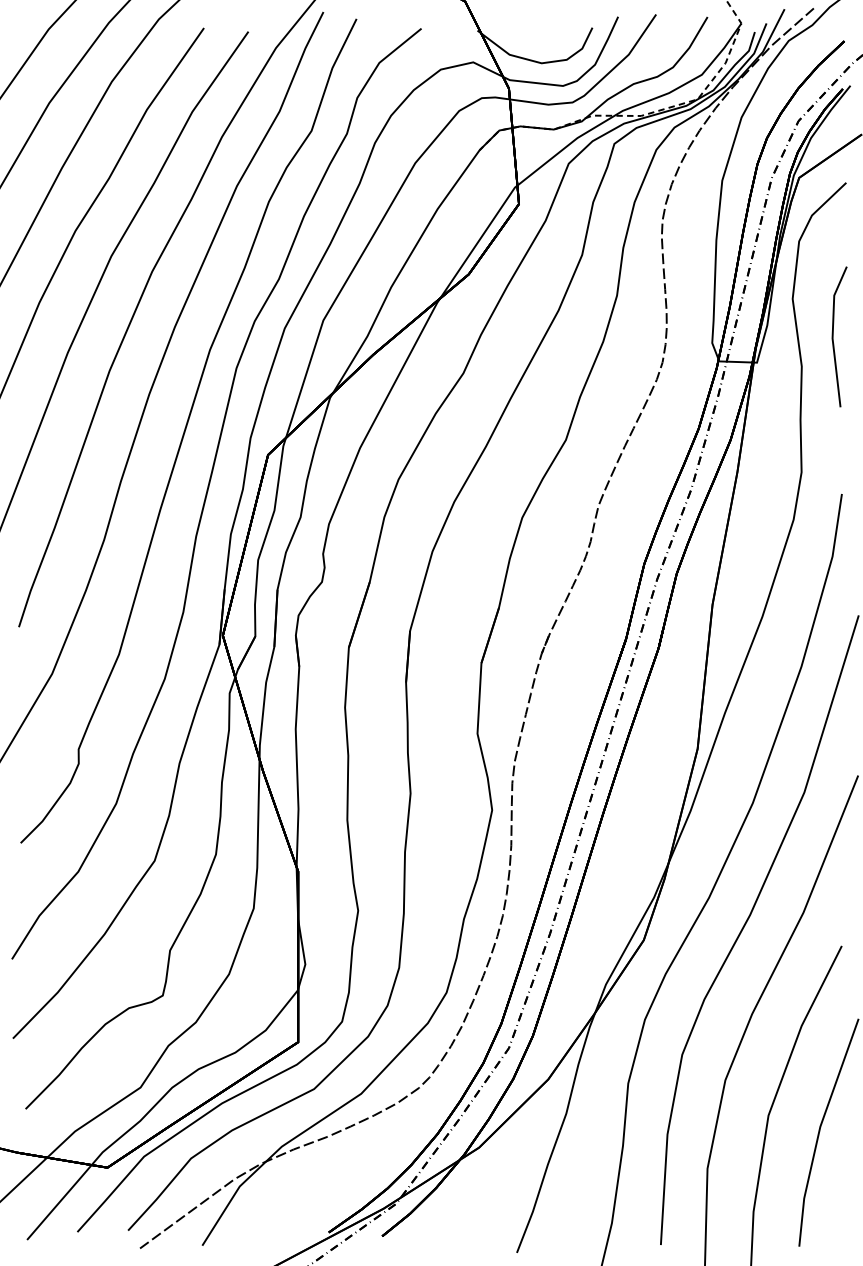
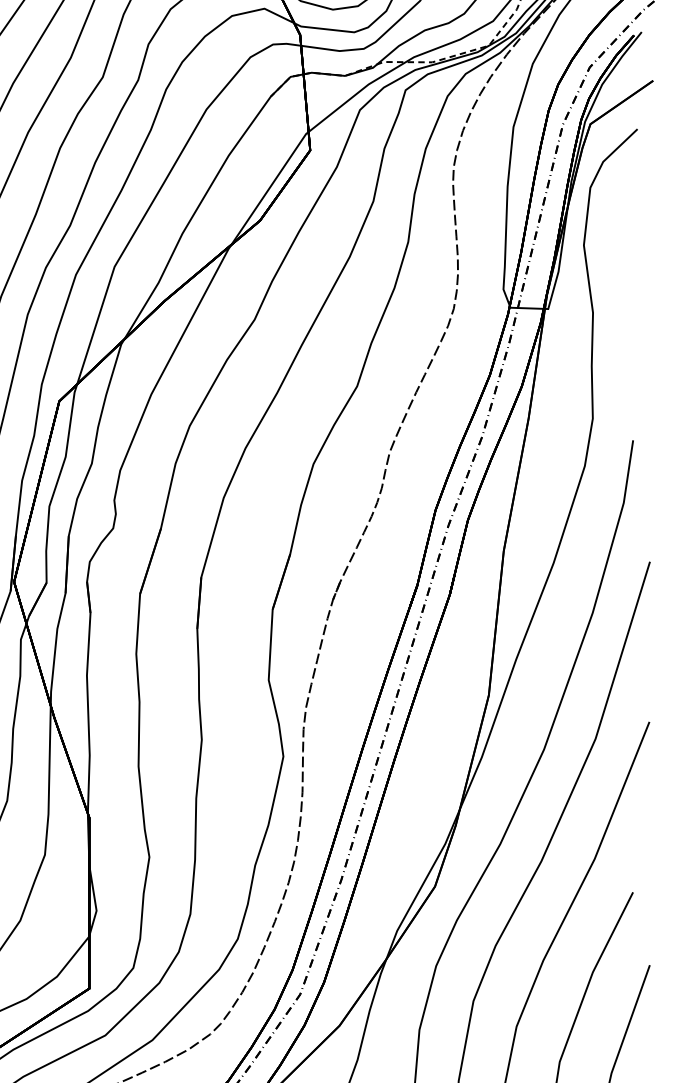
line: (833, 336) -> (624, 282), removed

